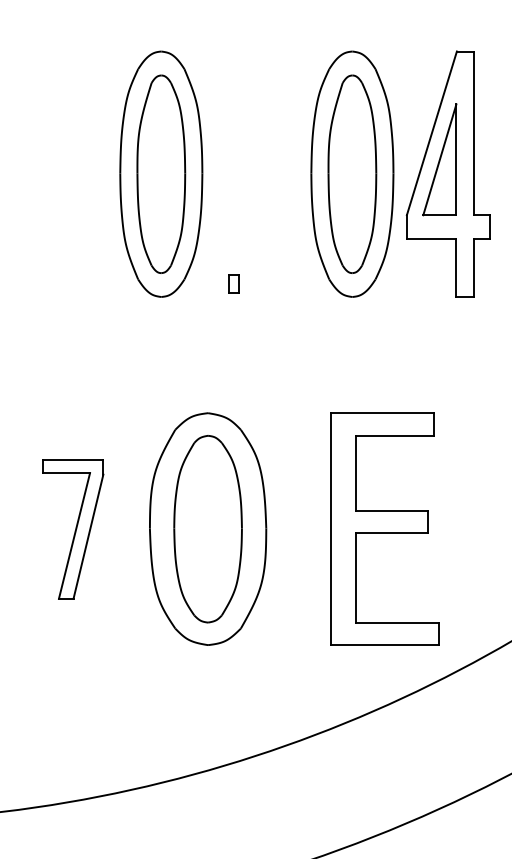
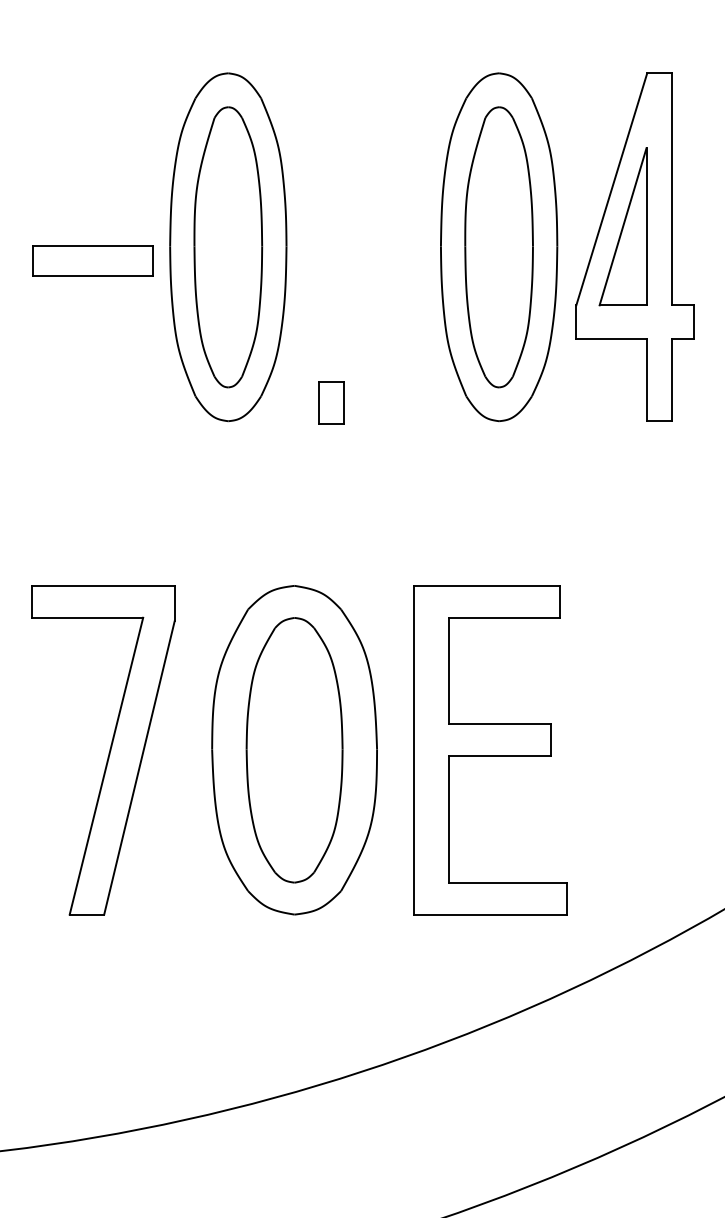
part: (65, 183) -> (92, 260), added
part: (234, 283) -> (331, 402), size x1.67
part: (73, 529) -> (103, 750), size x1.67
part: (385, 529) -> (490, 750), moved

